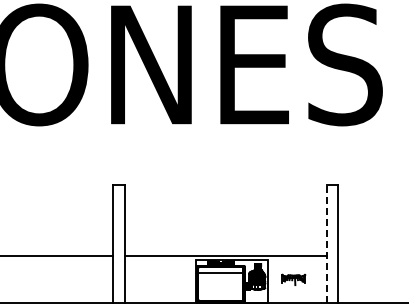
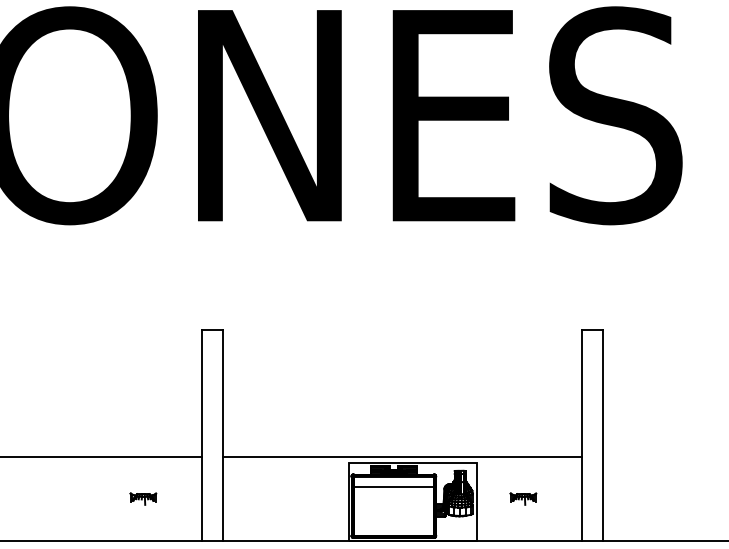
line: (326, 243) -> (582, 434), dashed -> solid
part: (80, 279) -> (143, 498), added
part: (293, 279) -> (523, 498), size x0.62

